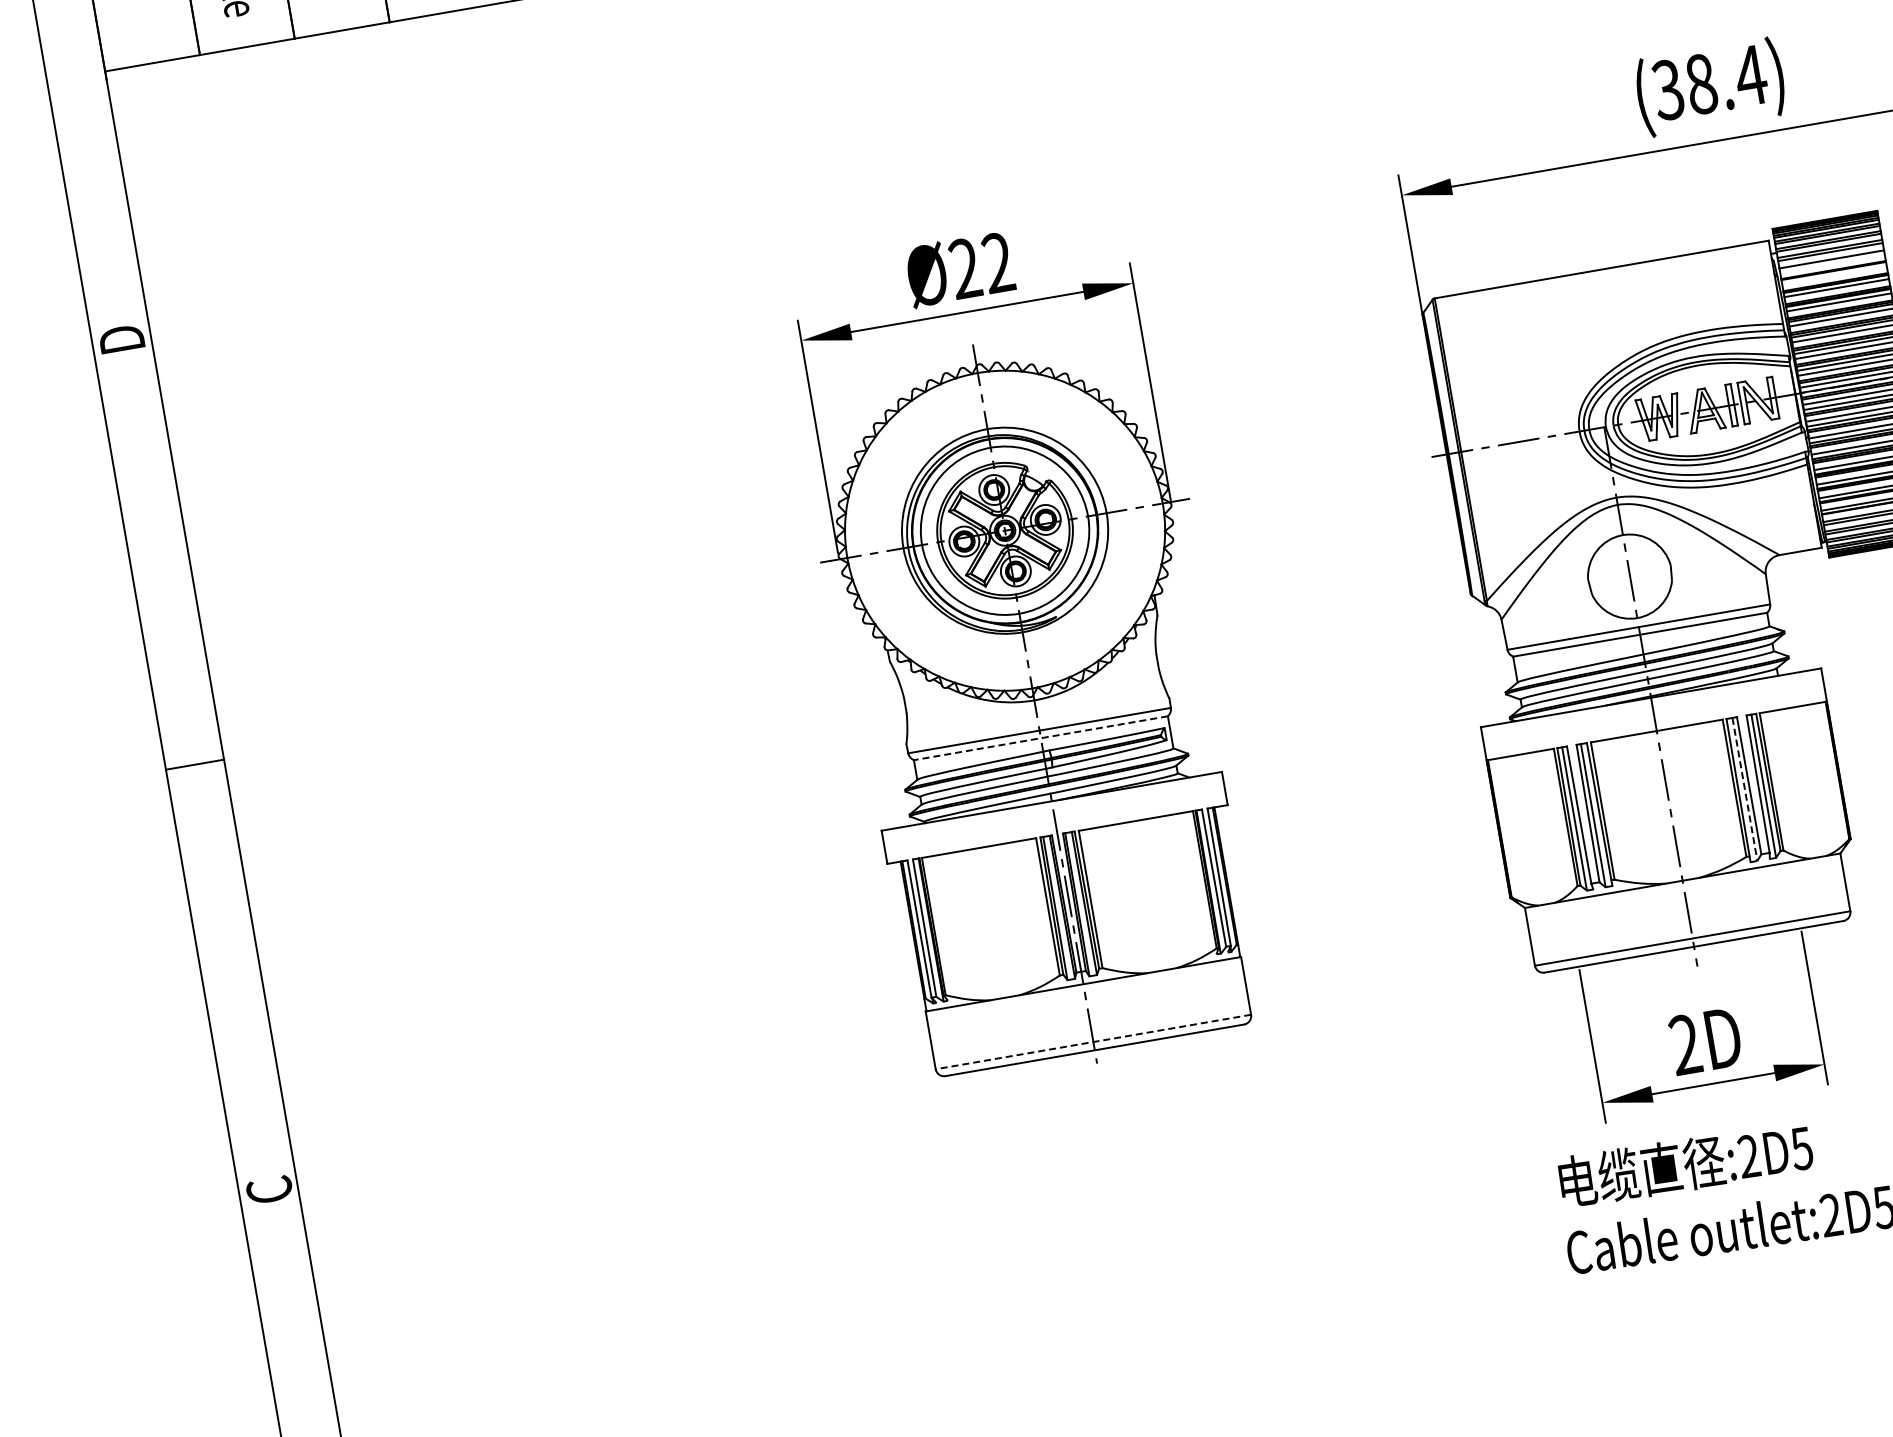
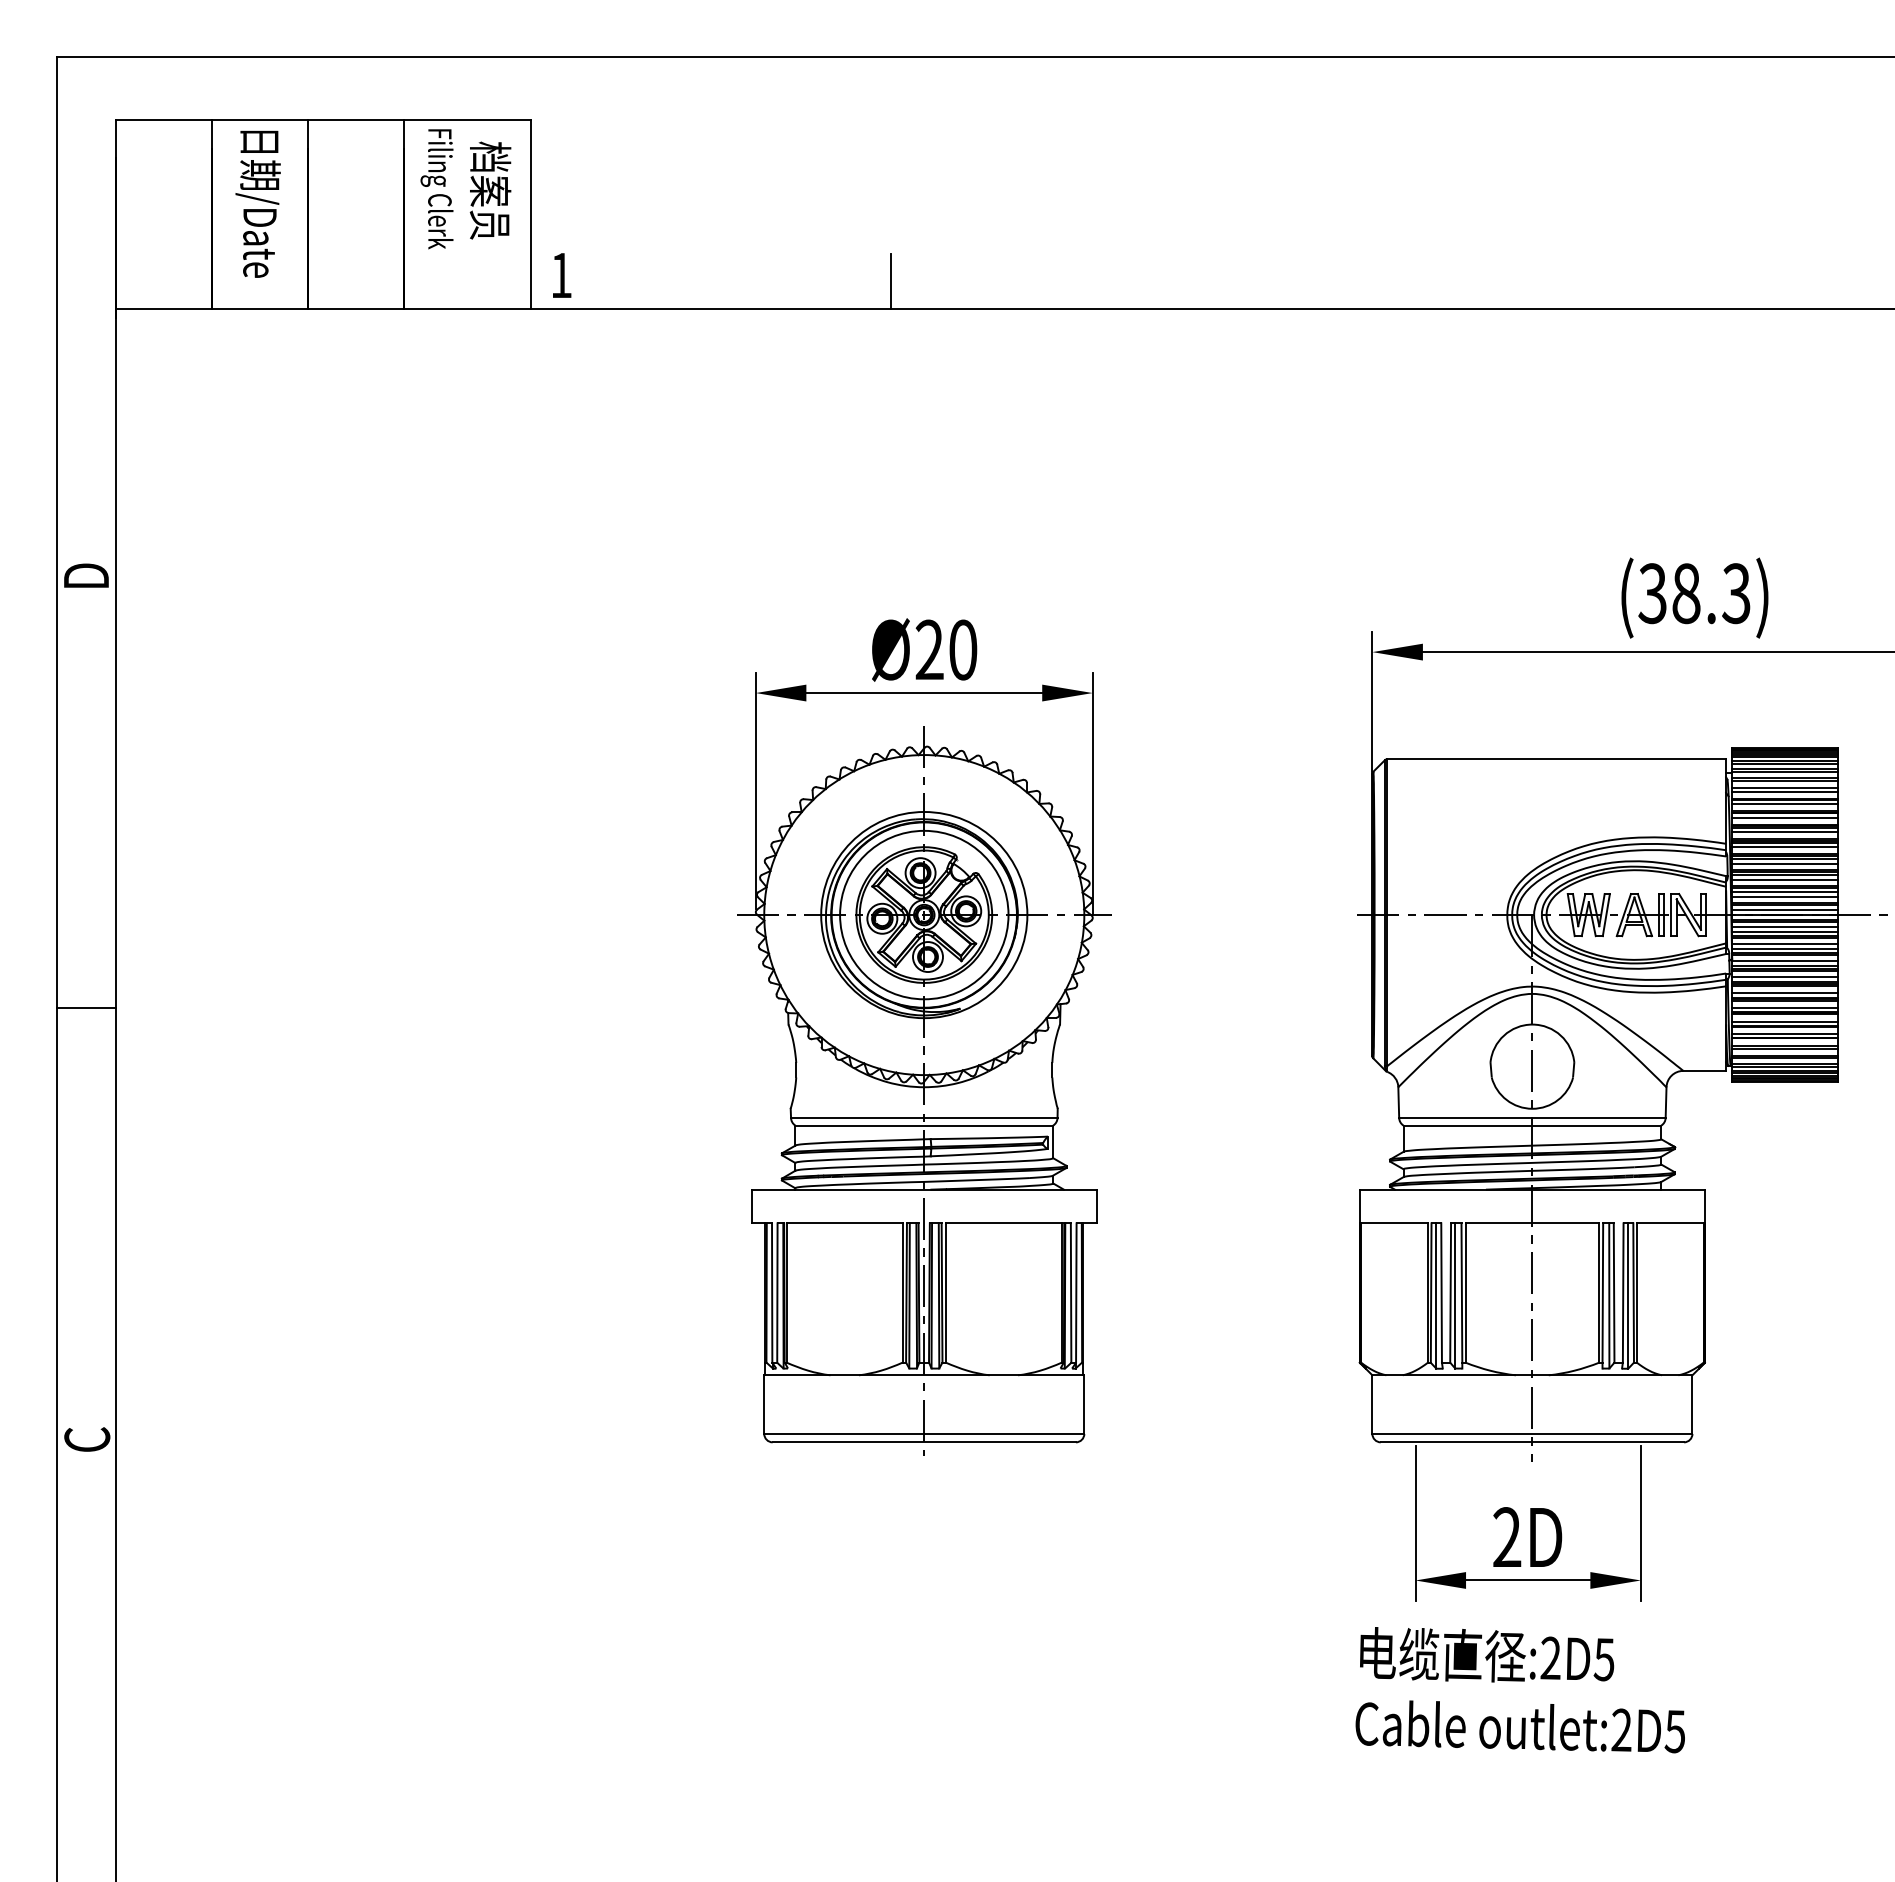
text: (1750, 75) -> (1736, 593), (38.4) -> (38.3)
text: (998, 262) -> (963, 649), Ø22 -> Ø20
line: (1832, 262) -> (1785, 791), added
line: (1834, 275) -> (1785, 804), added
line: (1041, 738) -> (924, 1125), dashed -> solid
line: (1745, 788) -> (1609, 1295), dashed -> solid
line: (1092, 1041) -> (923, 1433), dashed -> solid

